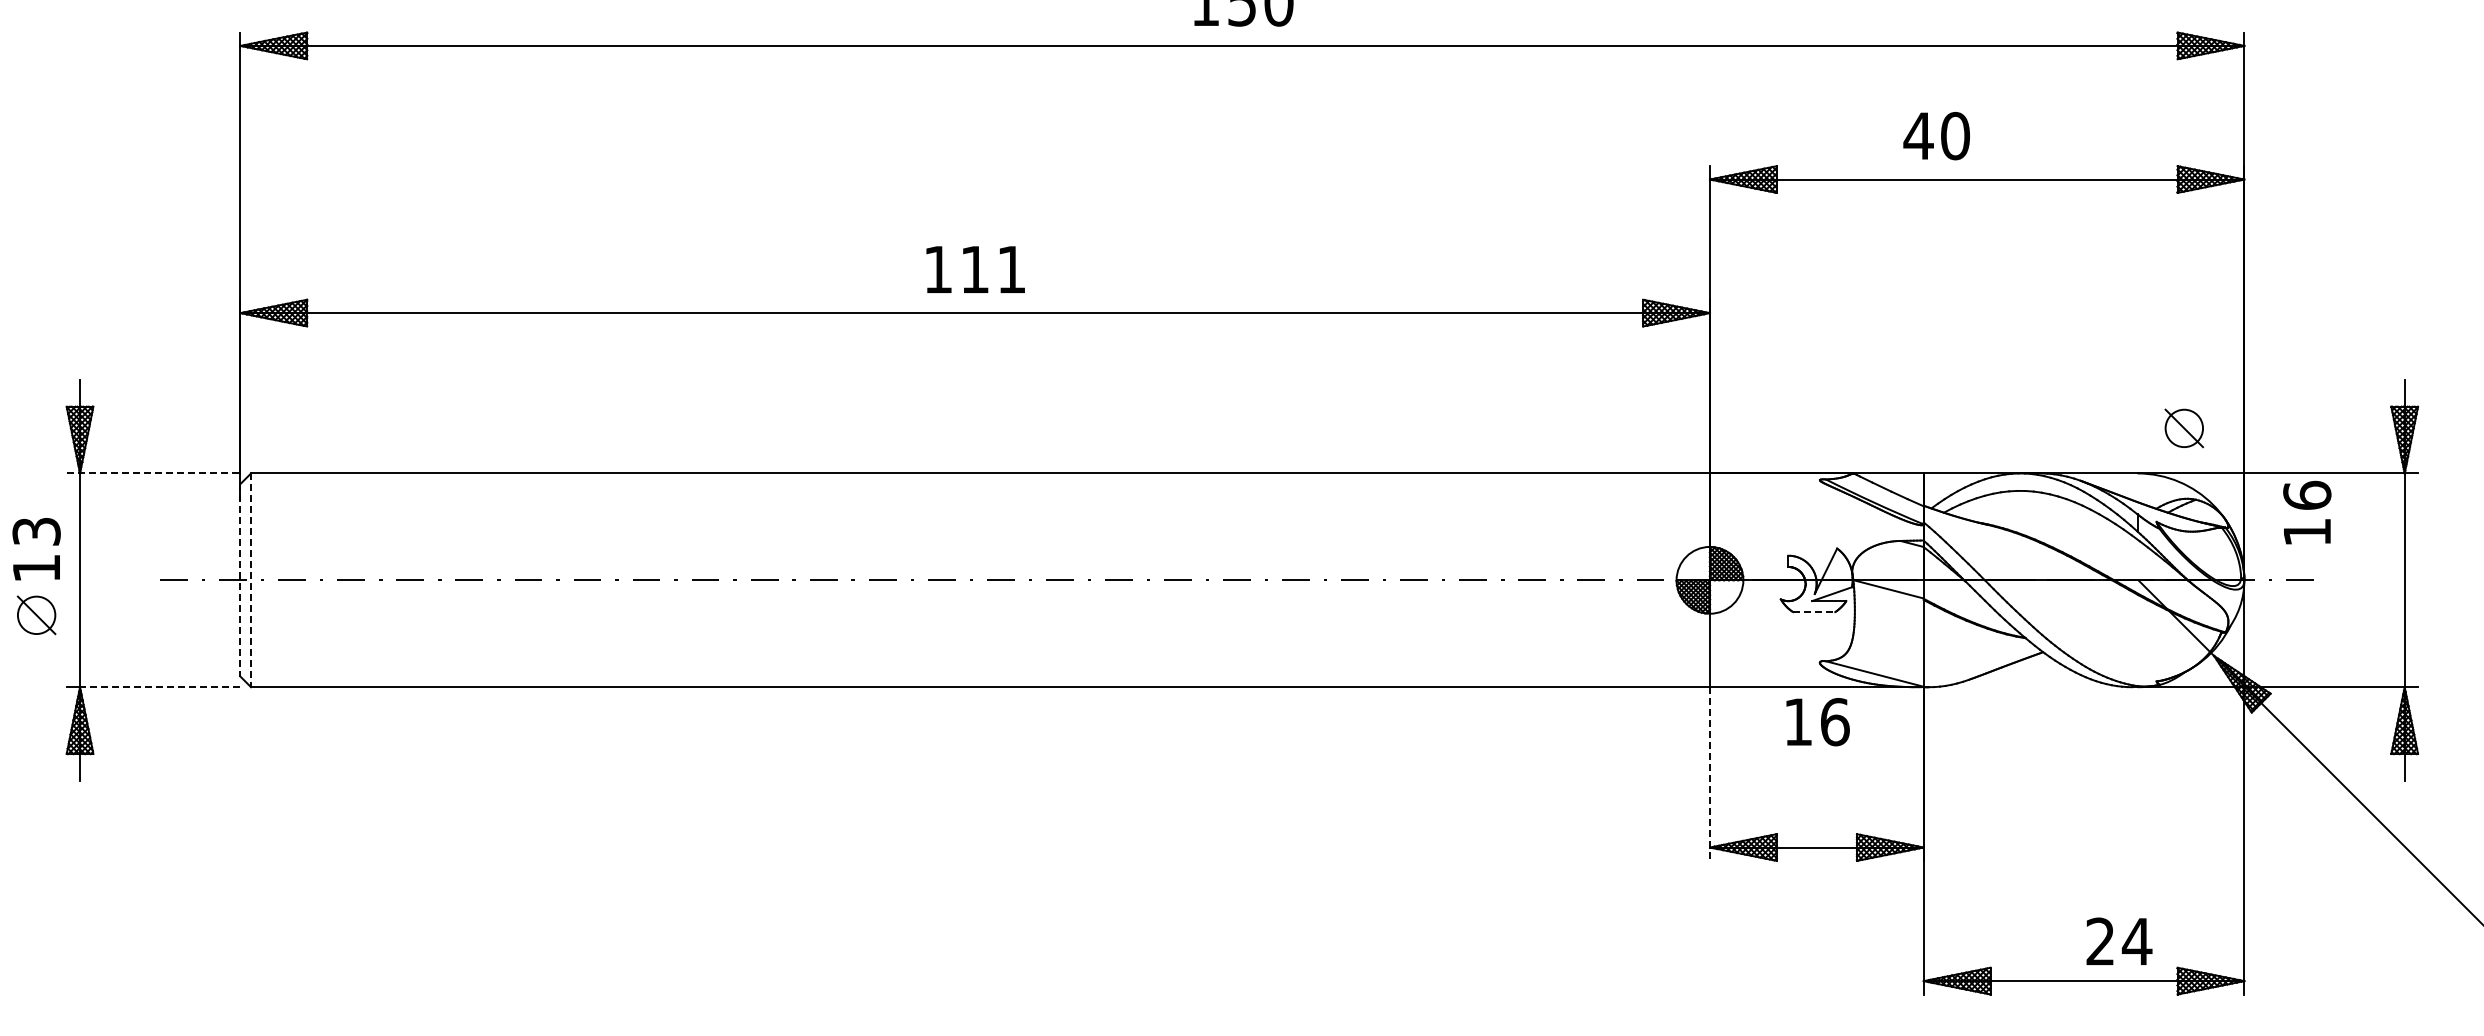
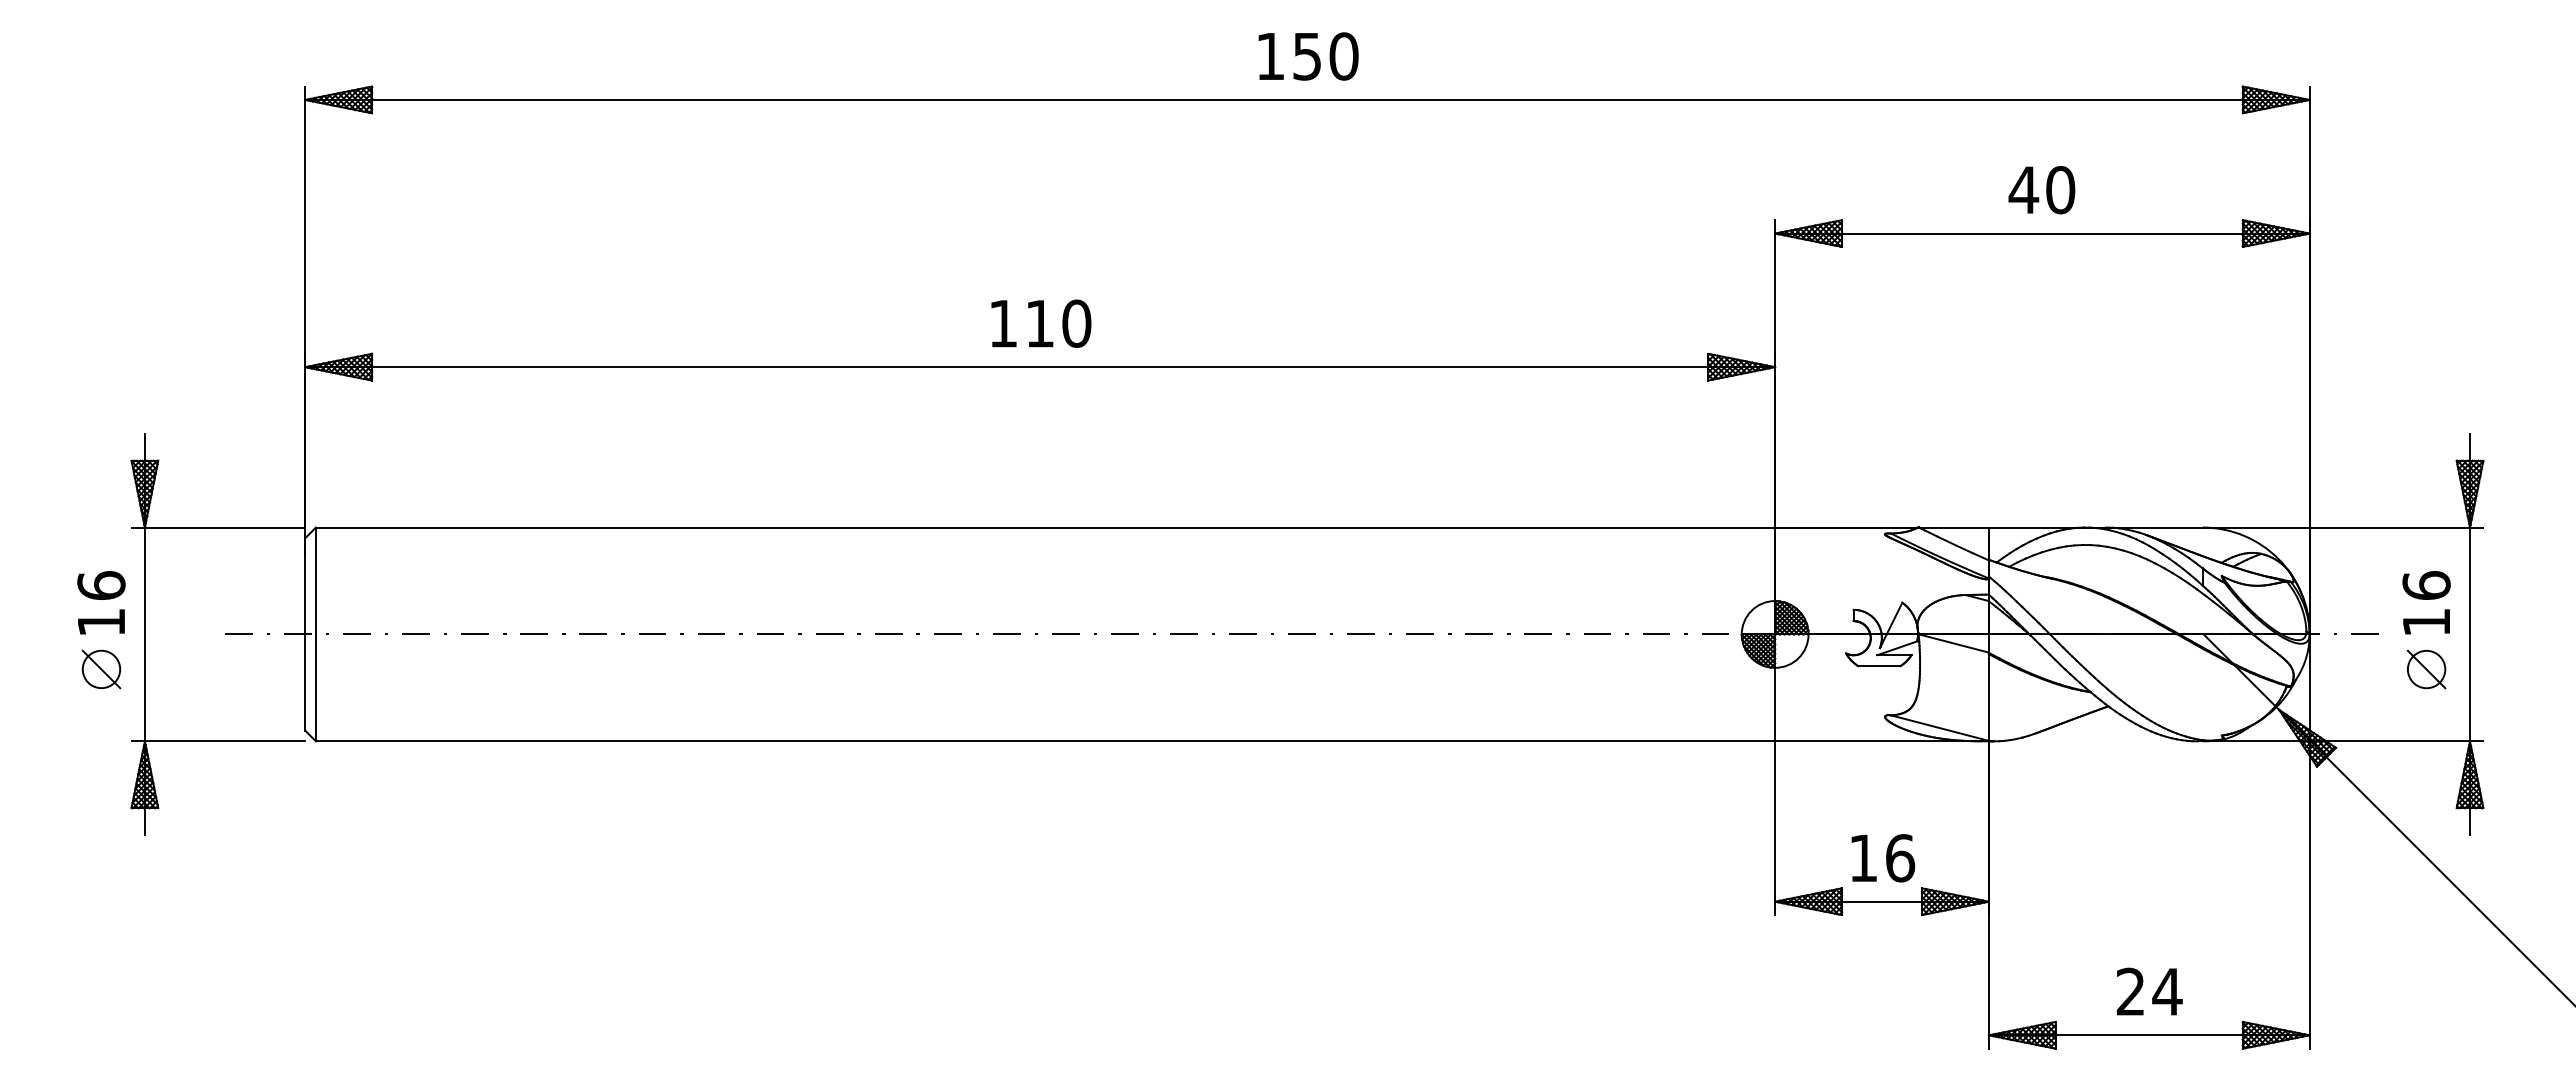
text: (1936, 136) -> (2041, 190), moved
text: (1011, 269) -> (1076, 323), 111 -> 110
part: (2184, 428) -> (2426, 669), moved
line: (153, 473) -> (218, 527), dashed -> solid
text: (2307, 512) -> (2426, 602), moved
text: (36, 531) -> (101, 585), 13 -> 16
line: (240, 580) -> (305, 634), dashed -> solid
line: (250, 580) -> (315, 634), dashed -> solid
line: (1814, 612) -> (1879, 666), dashed -> solid
line: (159, 687) -> (224, 741), dashed -> solid
text: (1818, 722) -> (1883, 858), moved
line: (1710, 774) -> (1775, 828), dashed -> solid
text: (2119, 941) -> (2149, 991), moved

